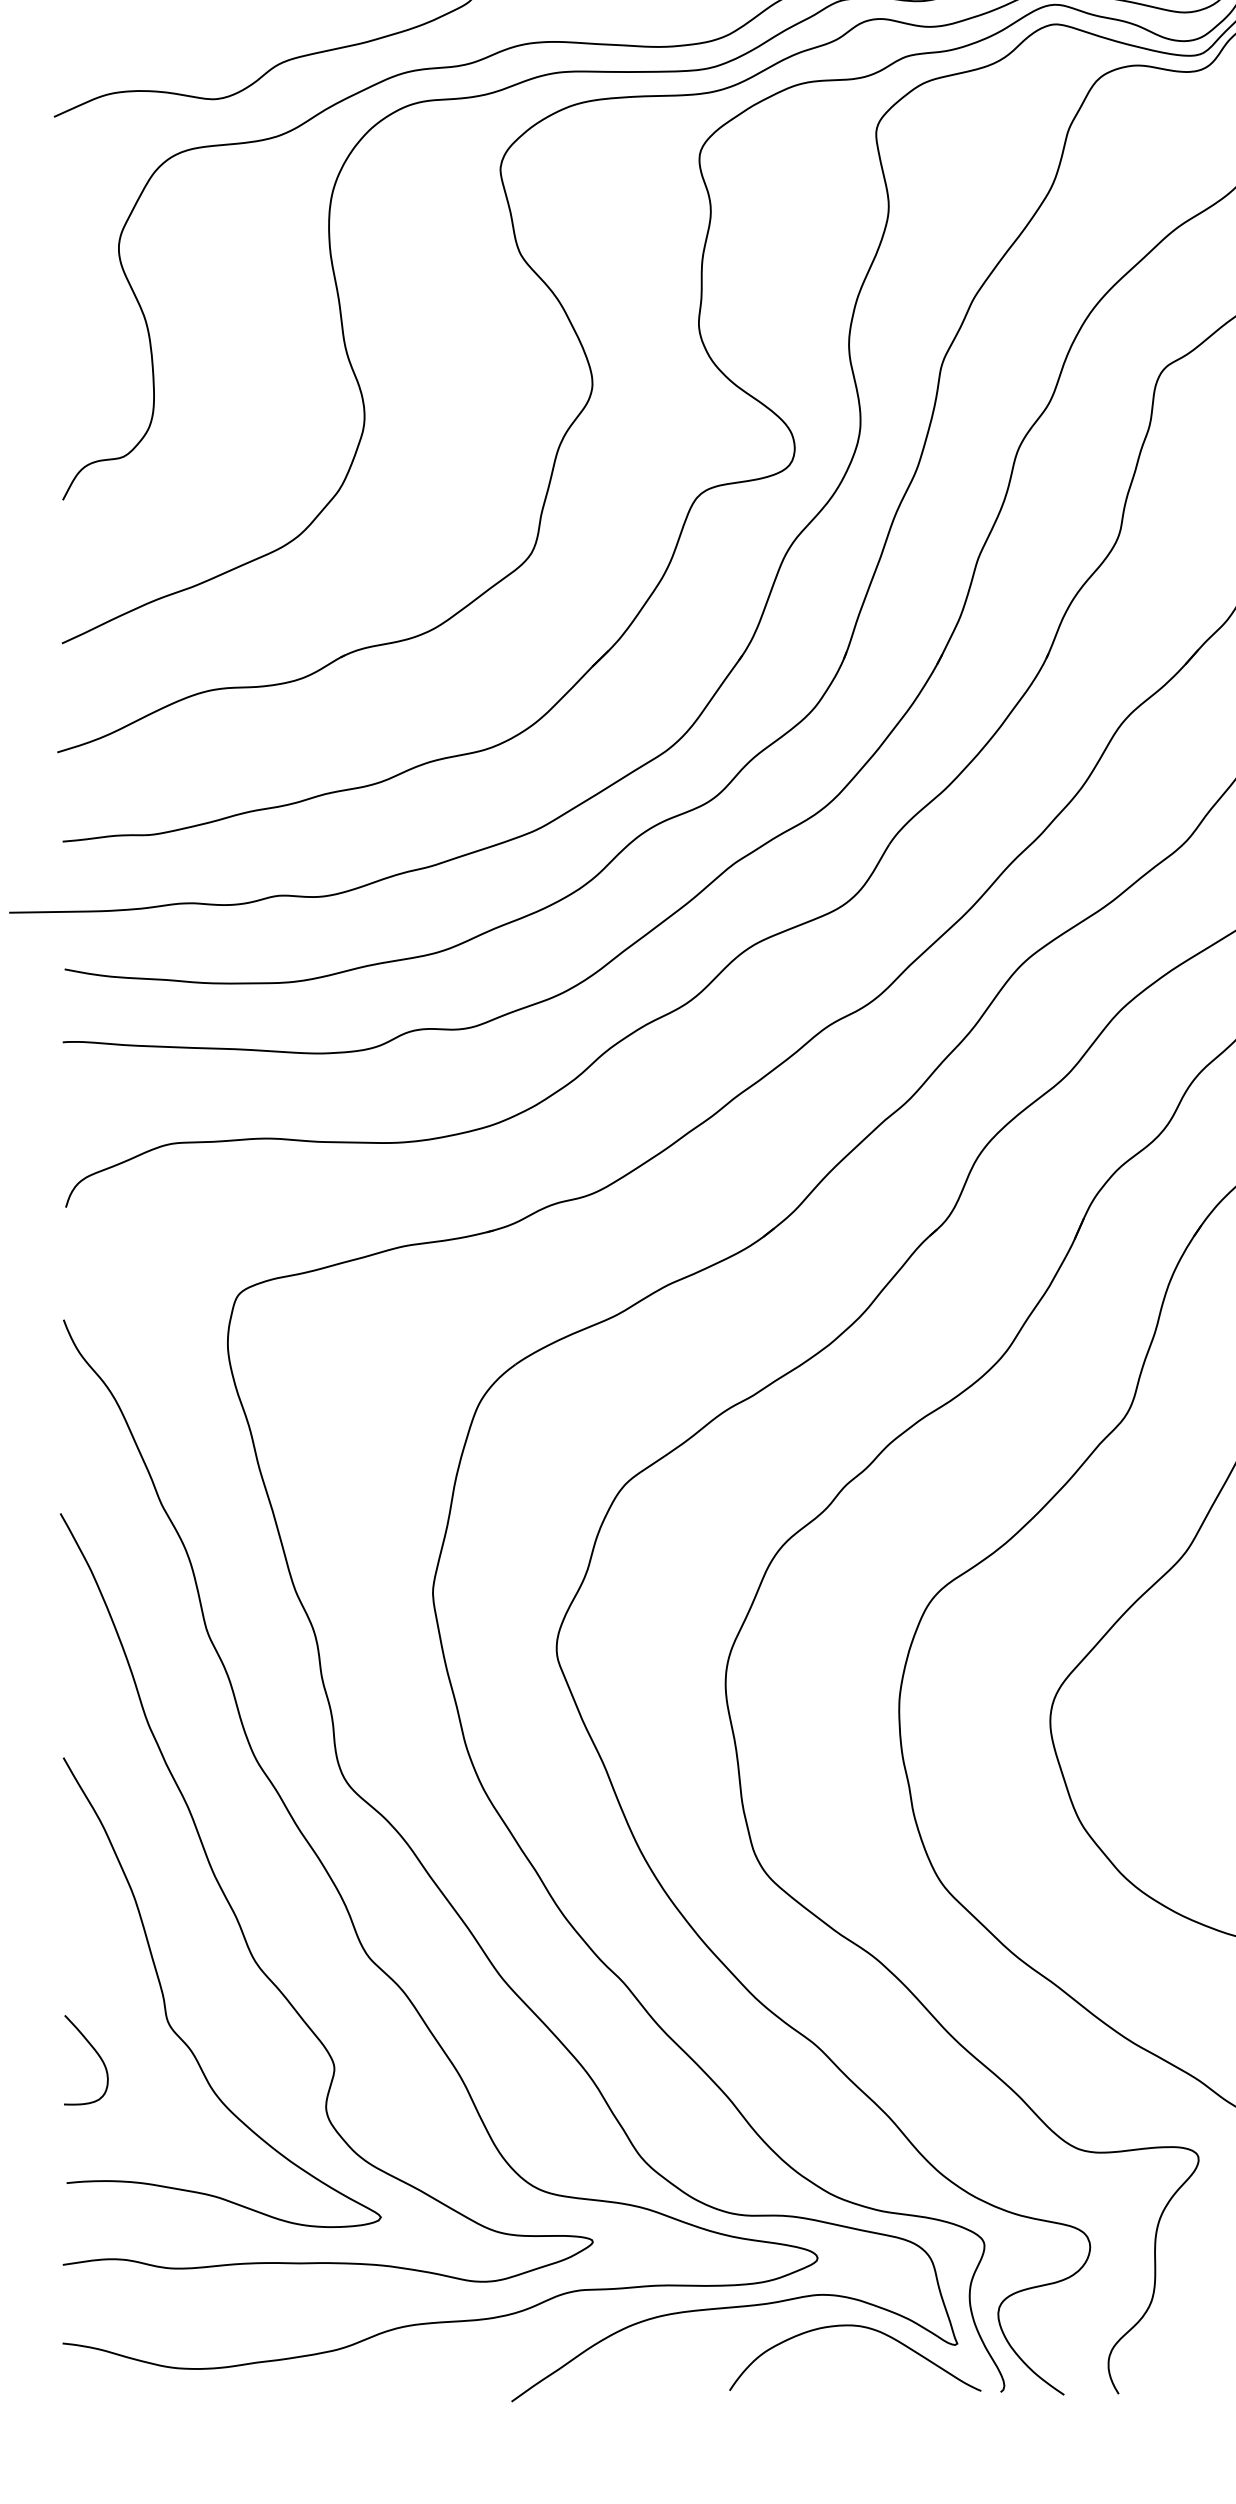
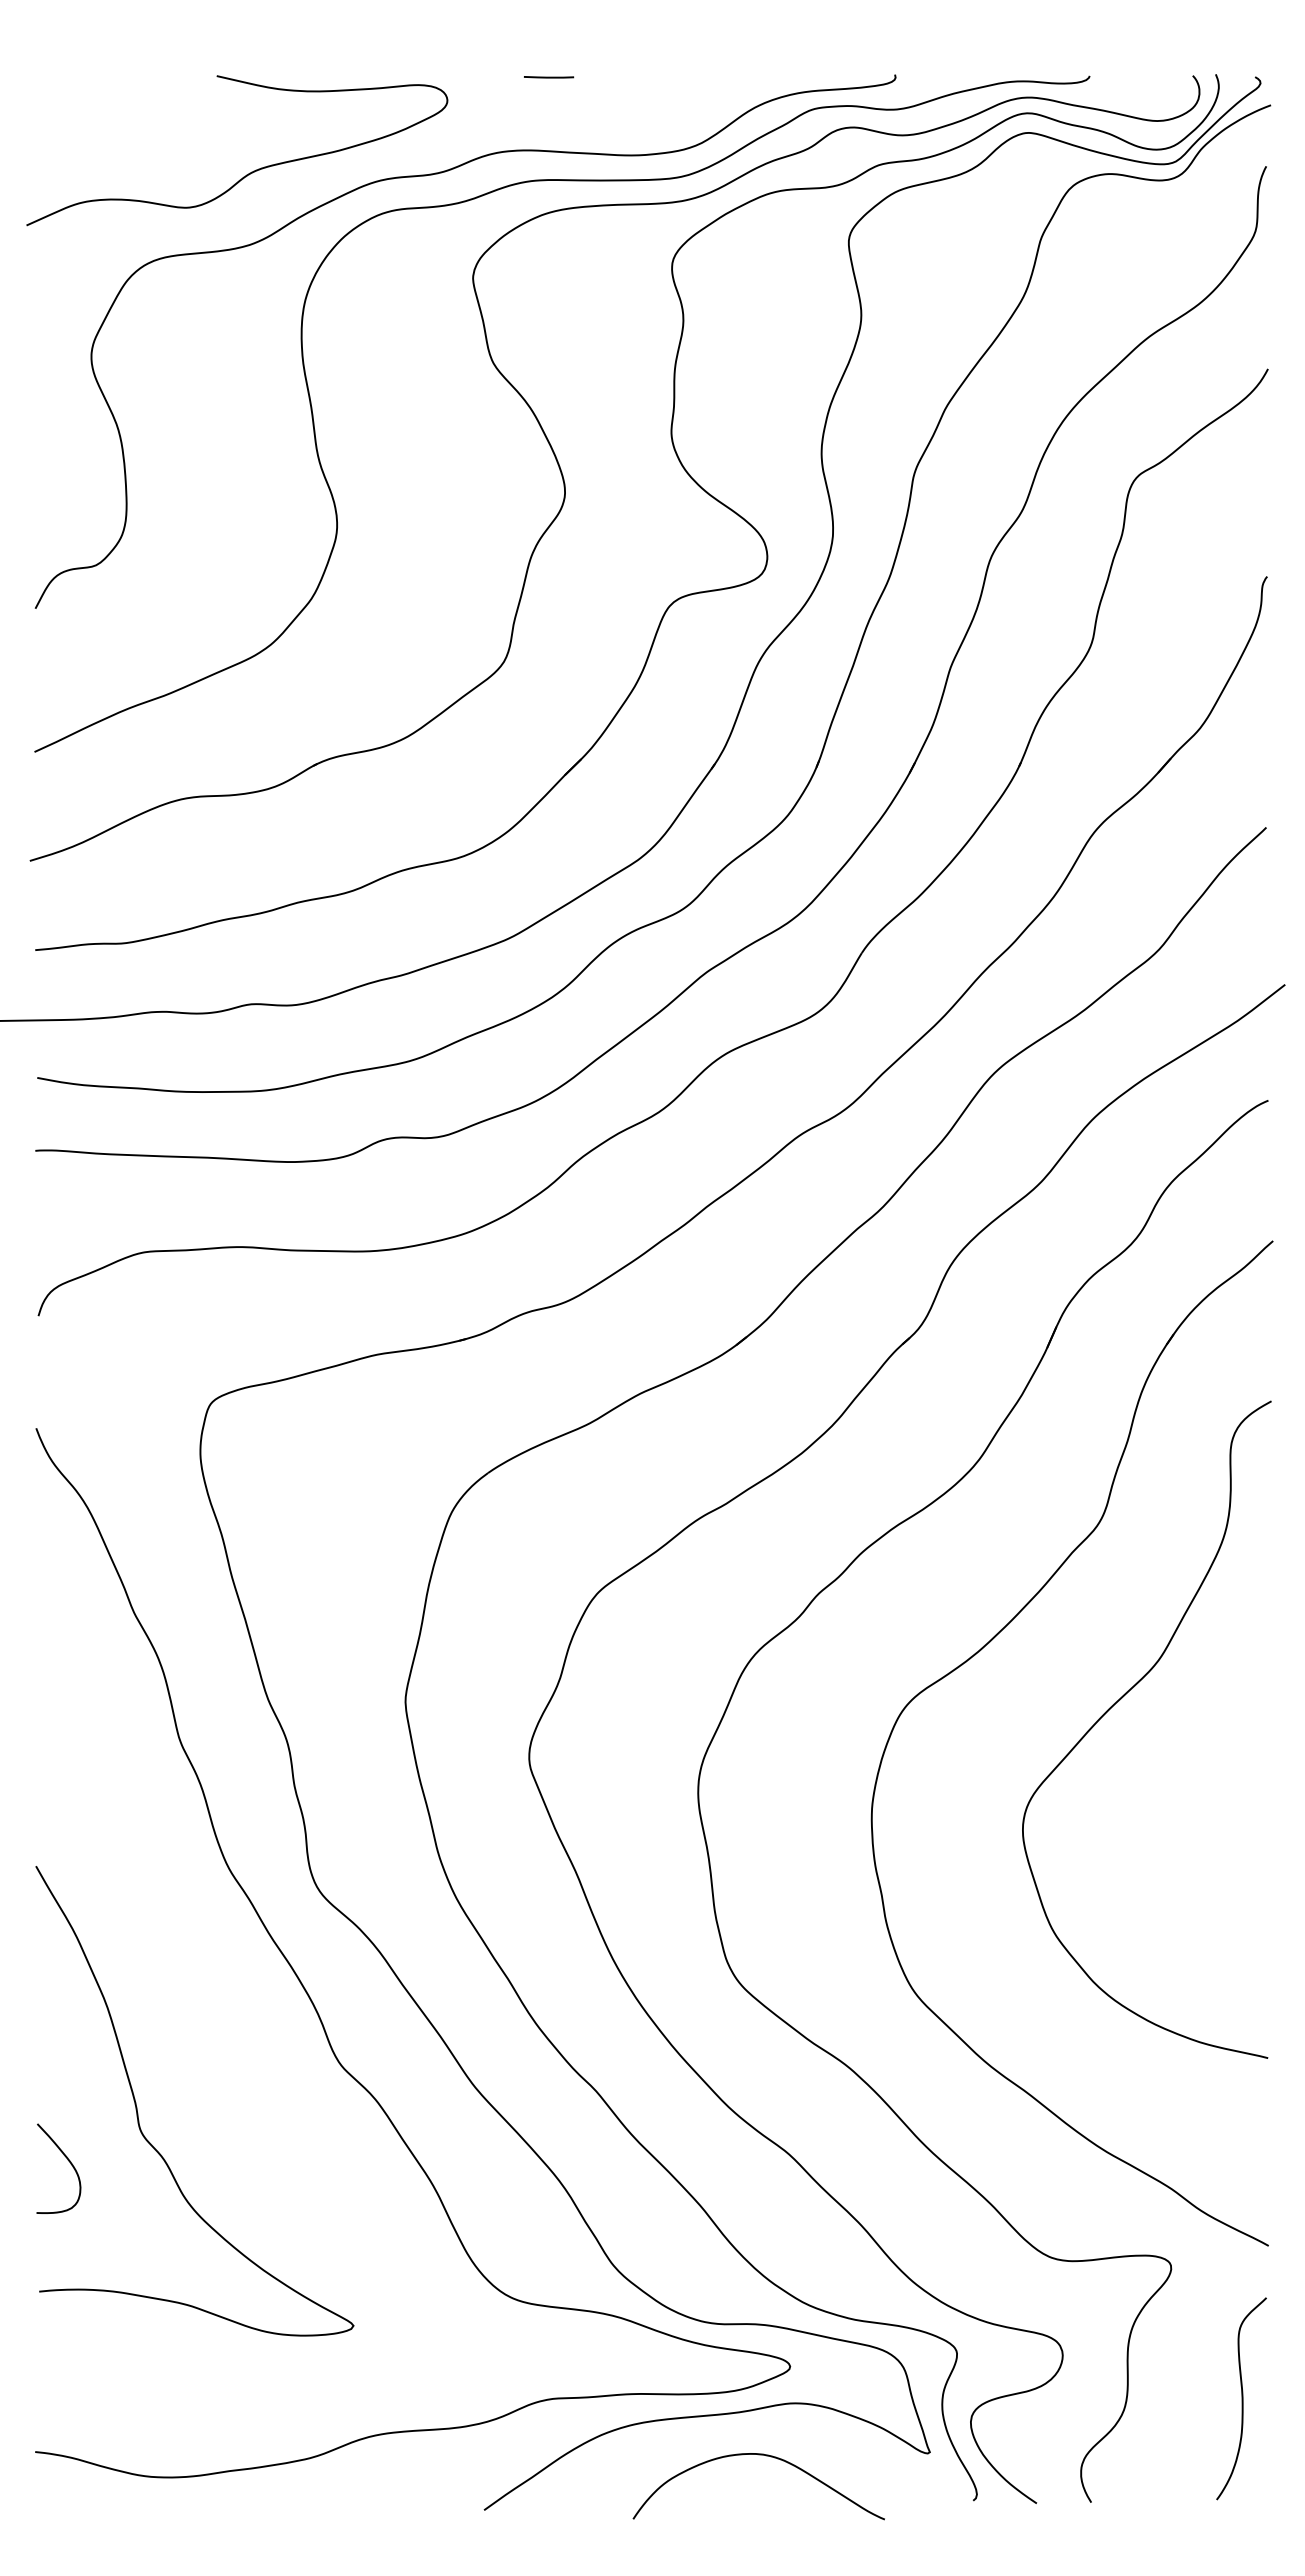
curve: (242, 1929) -> (215, 2038), removed
curve: (854, 2326) -> (758, 2455), moved

